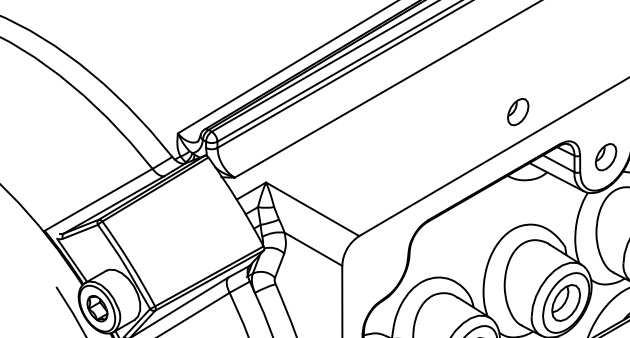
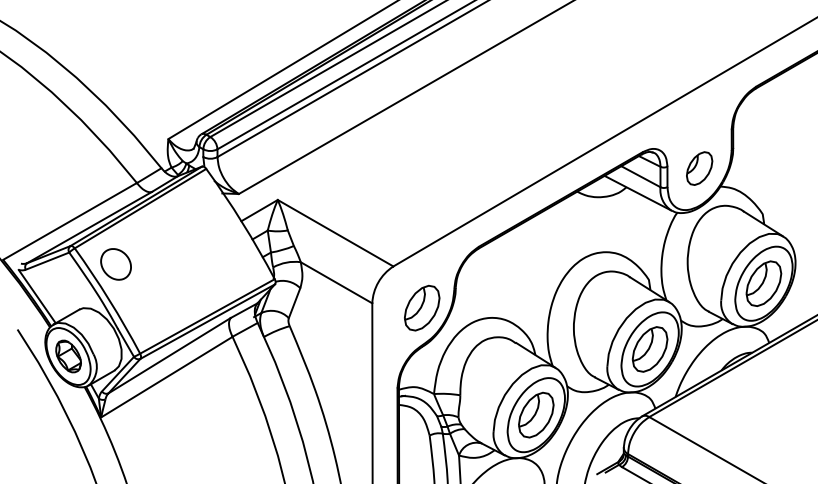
part: (518, 112) -> (590, 112), removed
part: (135, 234) -> (115, 264), added
part: (382, 269) -> (422, 307), added

